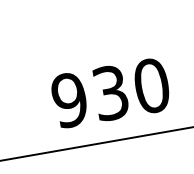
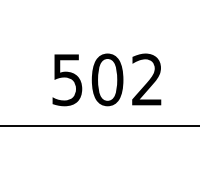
text: (110, 92) -> (107, 79), 930 -> 502

